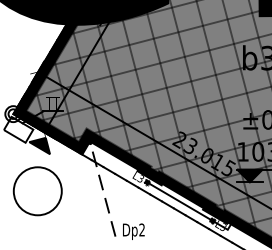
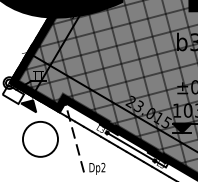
circle: (37, 191) -> (40, 139), moved

